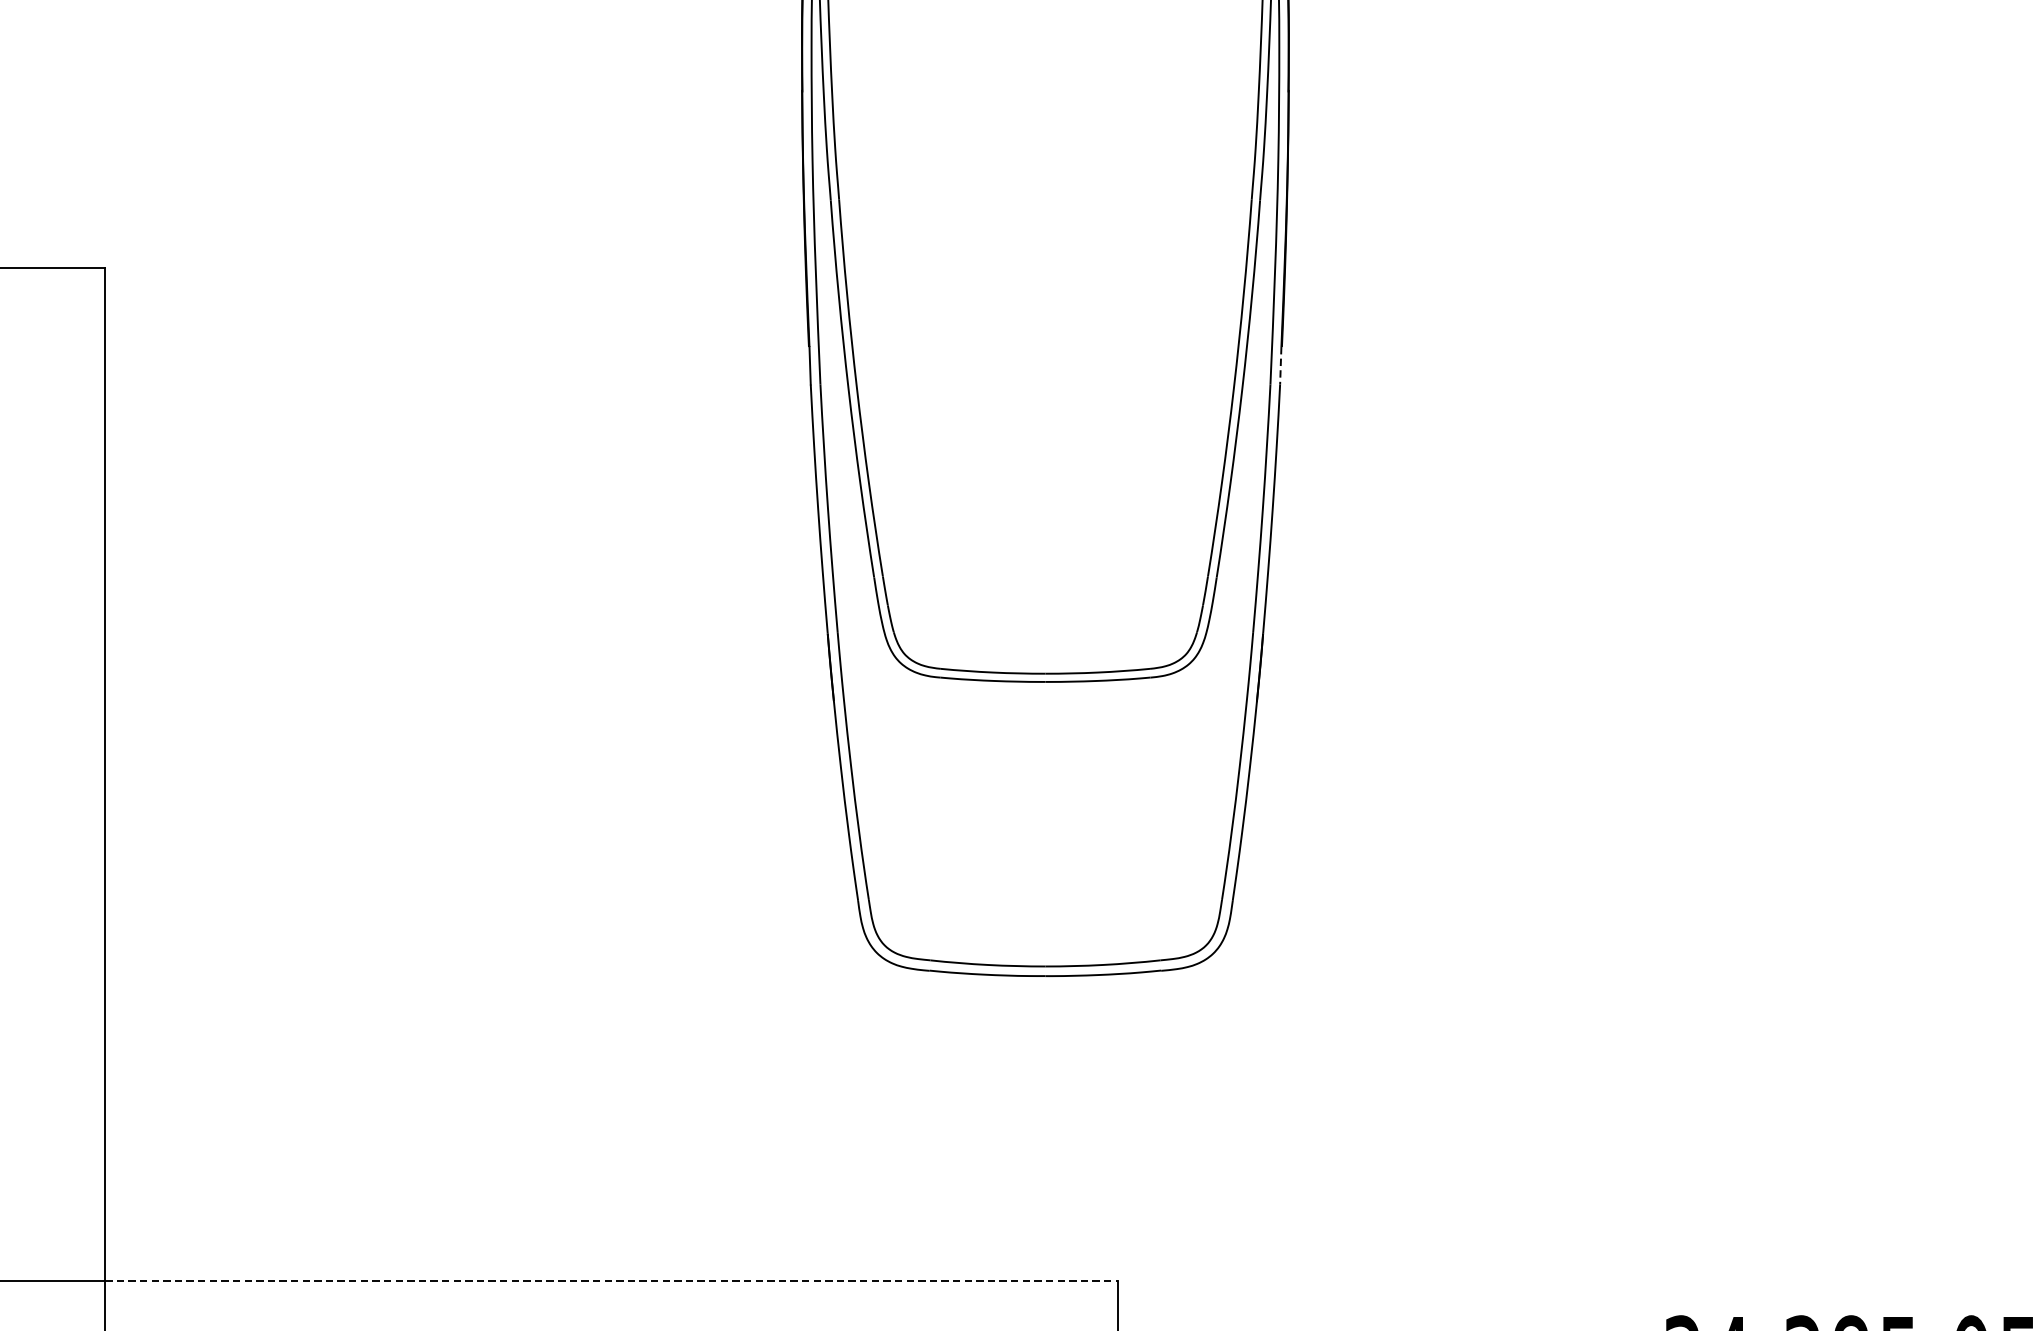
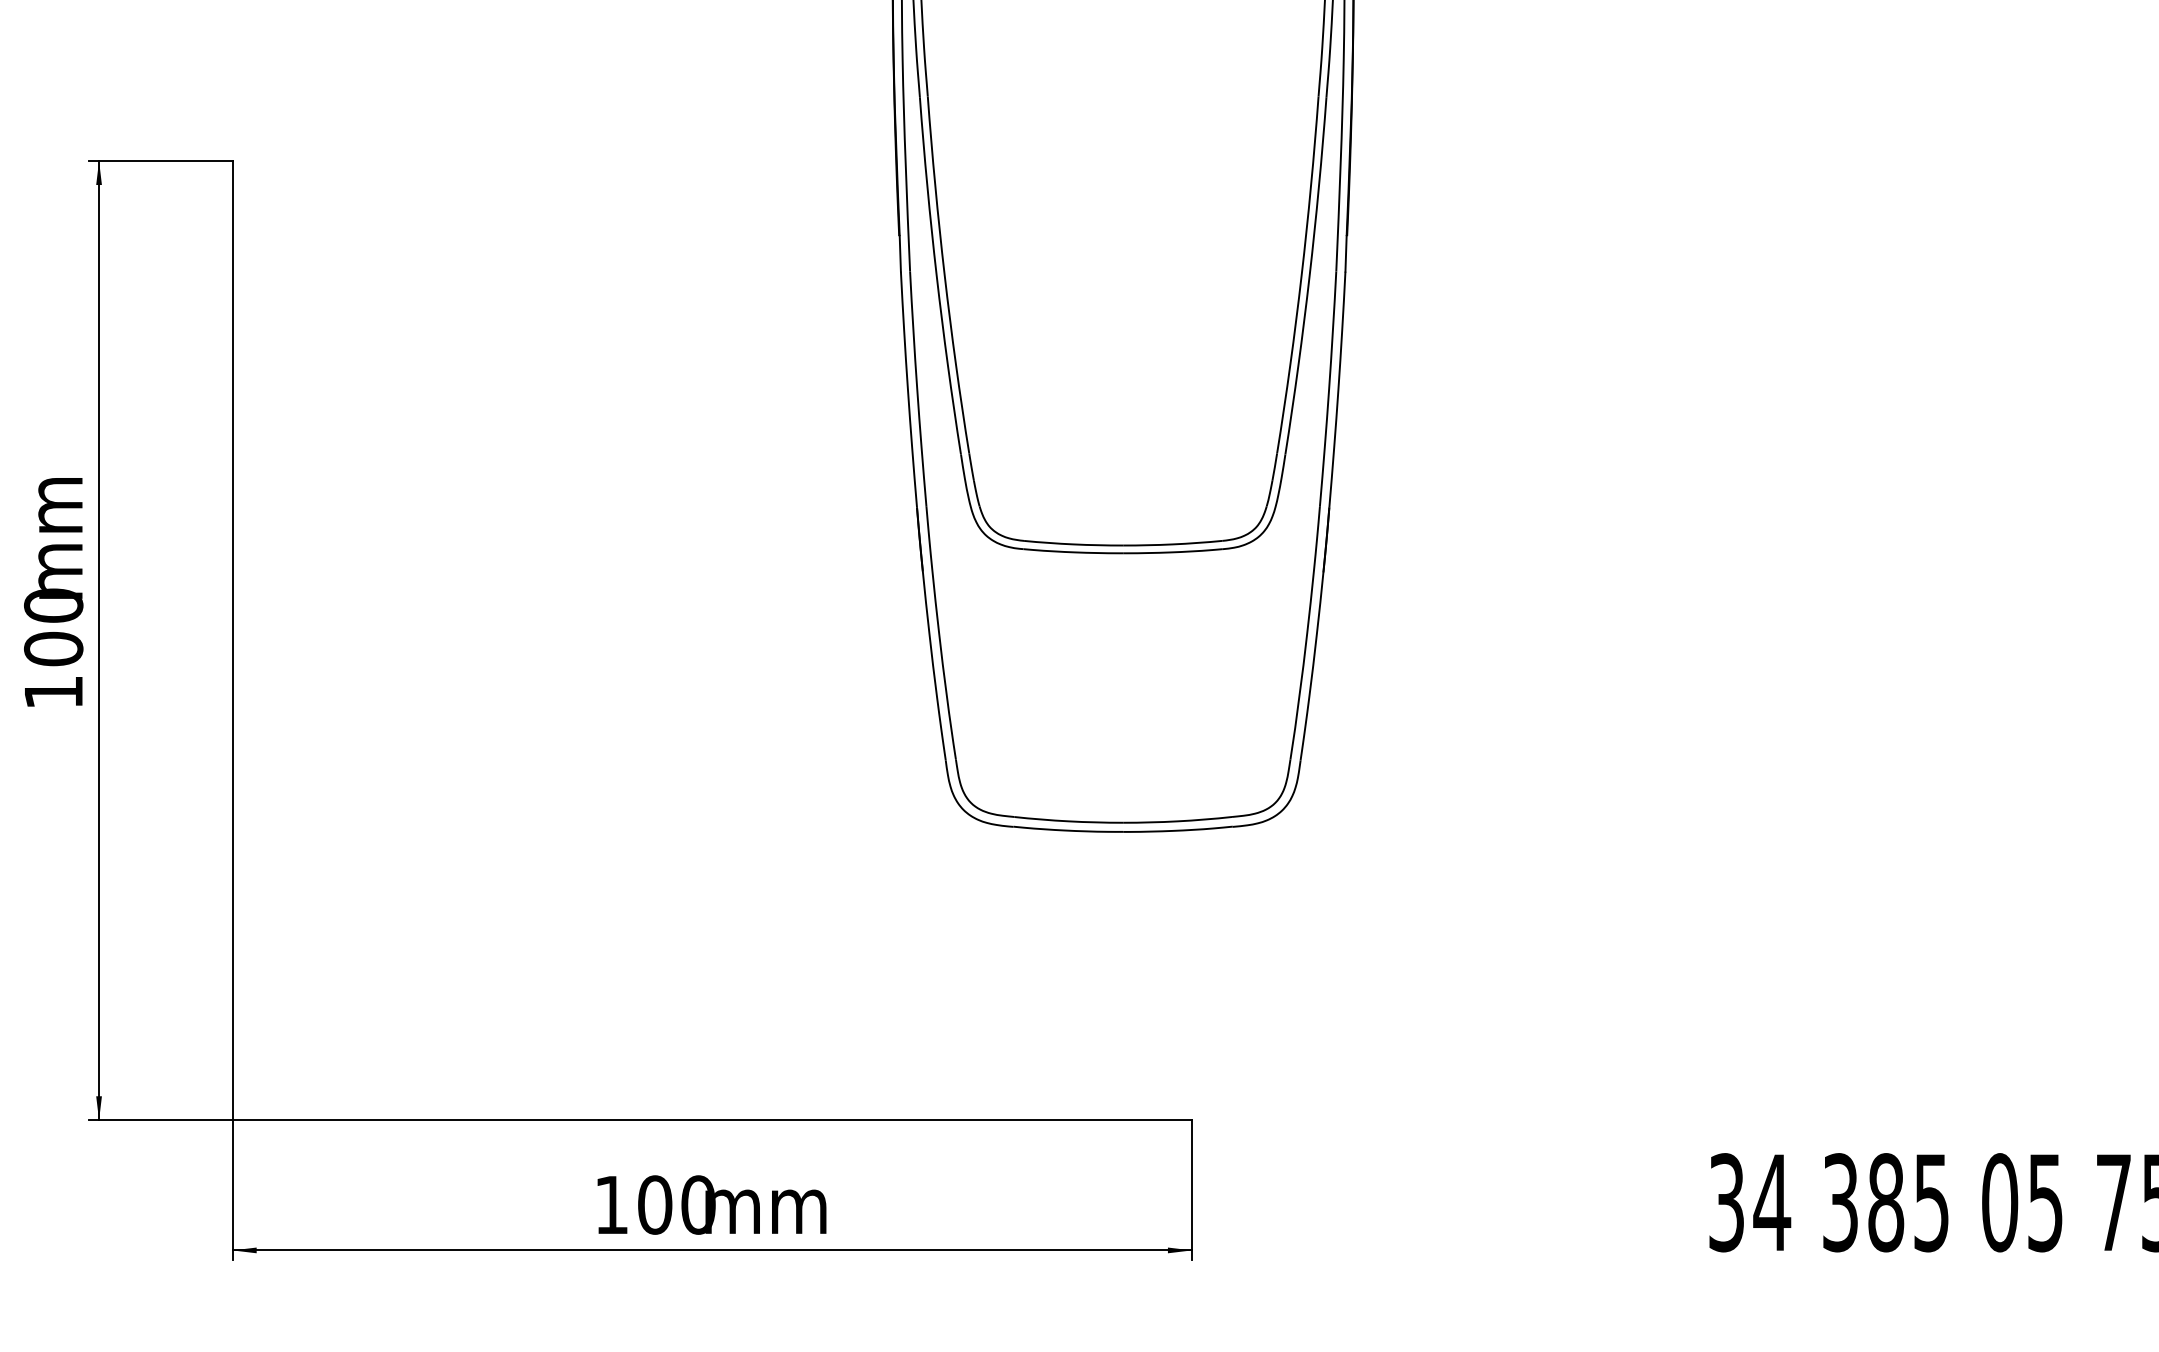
line: (1281, 365) -> (1346, 253), dashed -> solid
line: (611, 1280) -> (712, 1120), dashed -> solid

